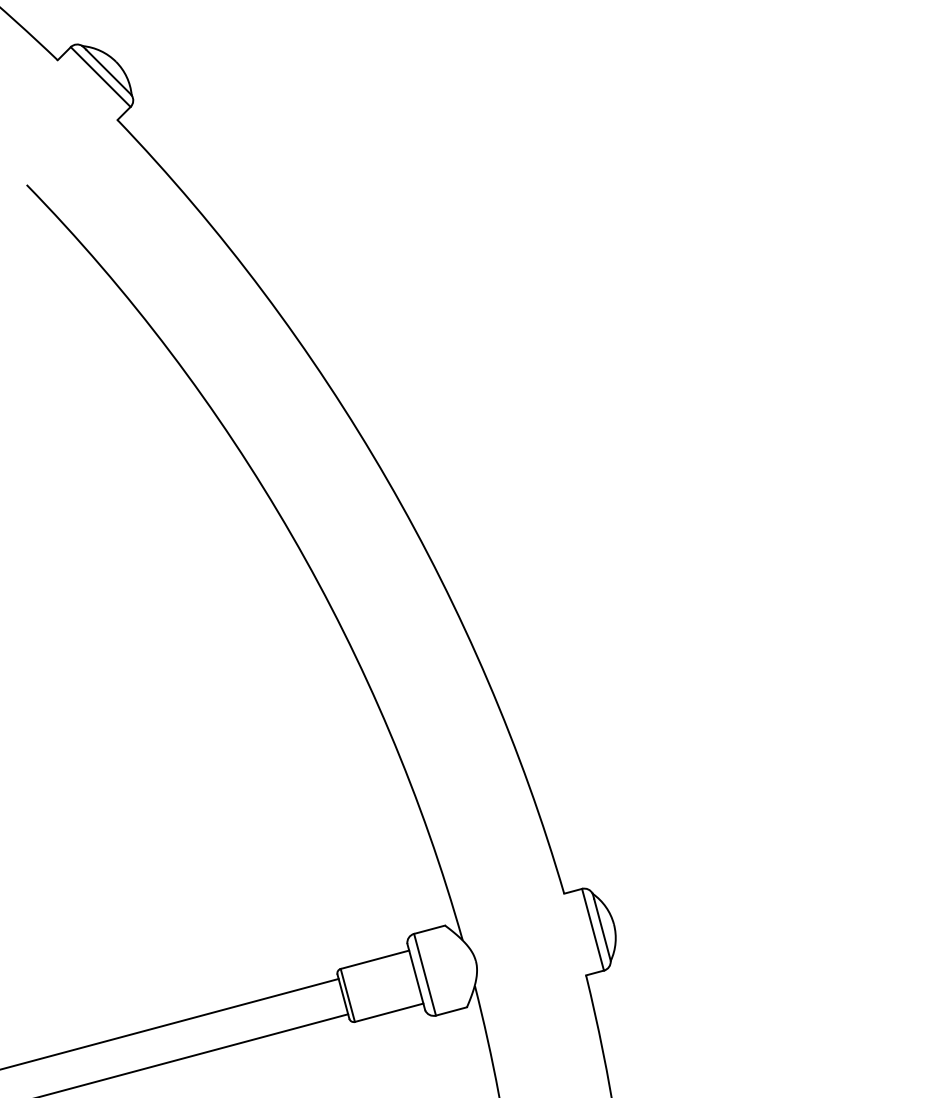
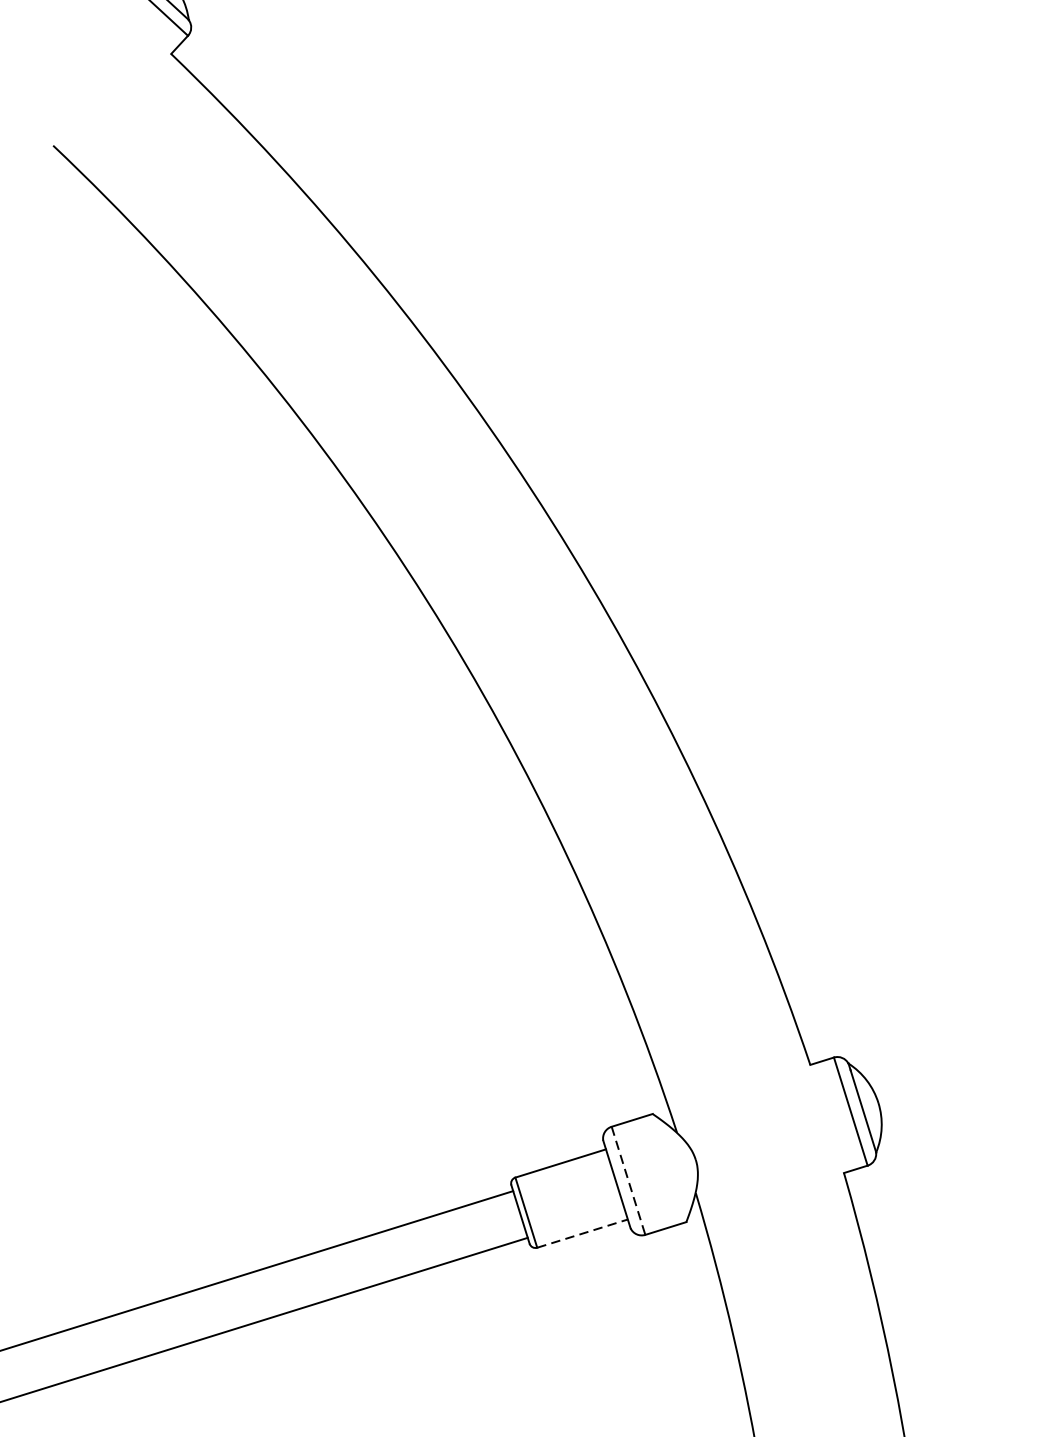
line: (425, 975) -> (629, 1181), solid -> dashed
line: (389, 1012) -> (582, 1233), solid -> dashed

